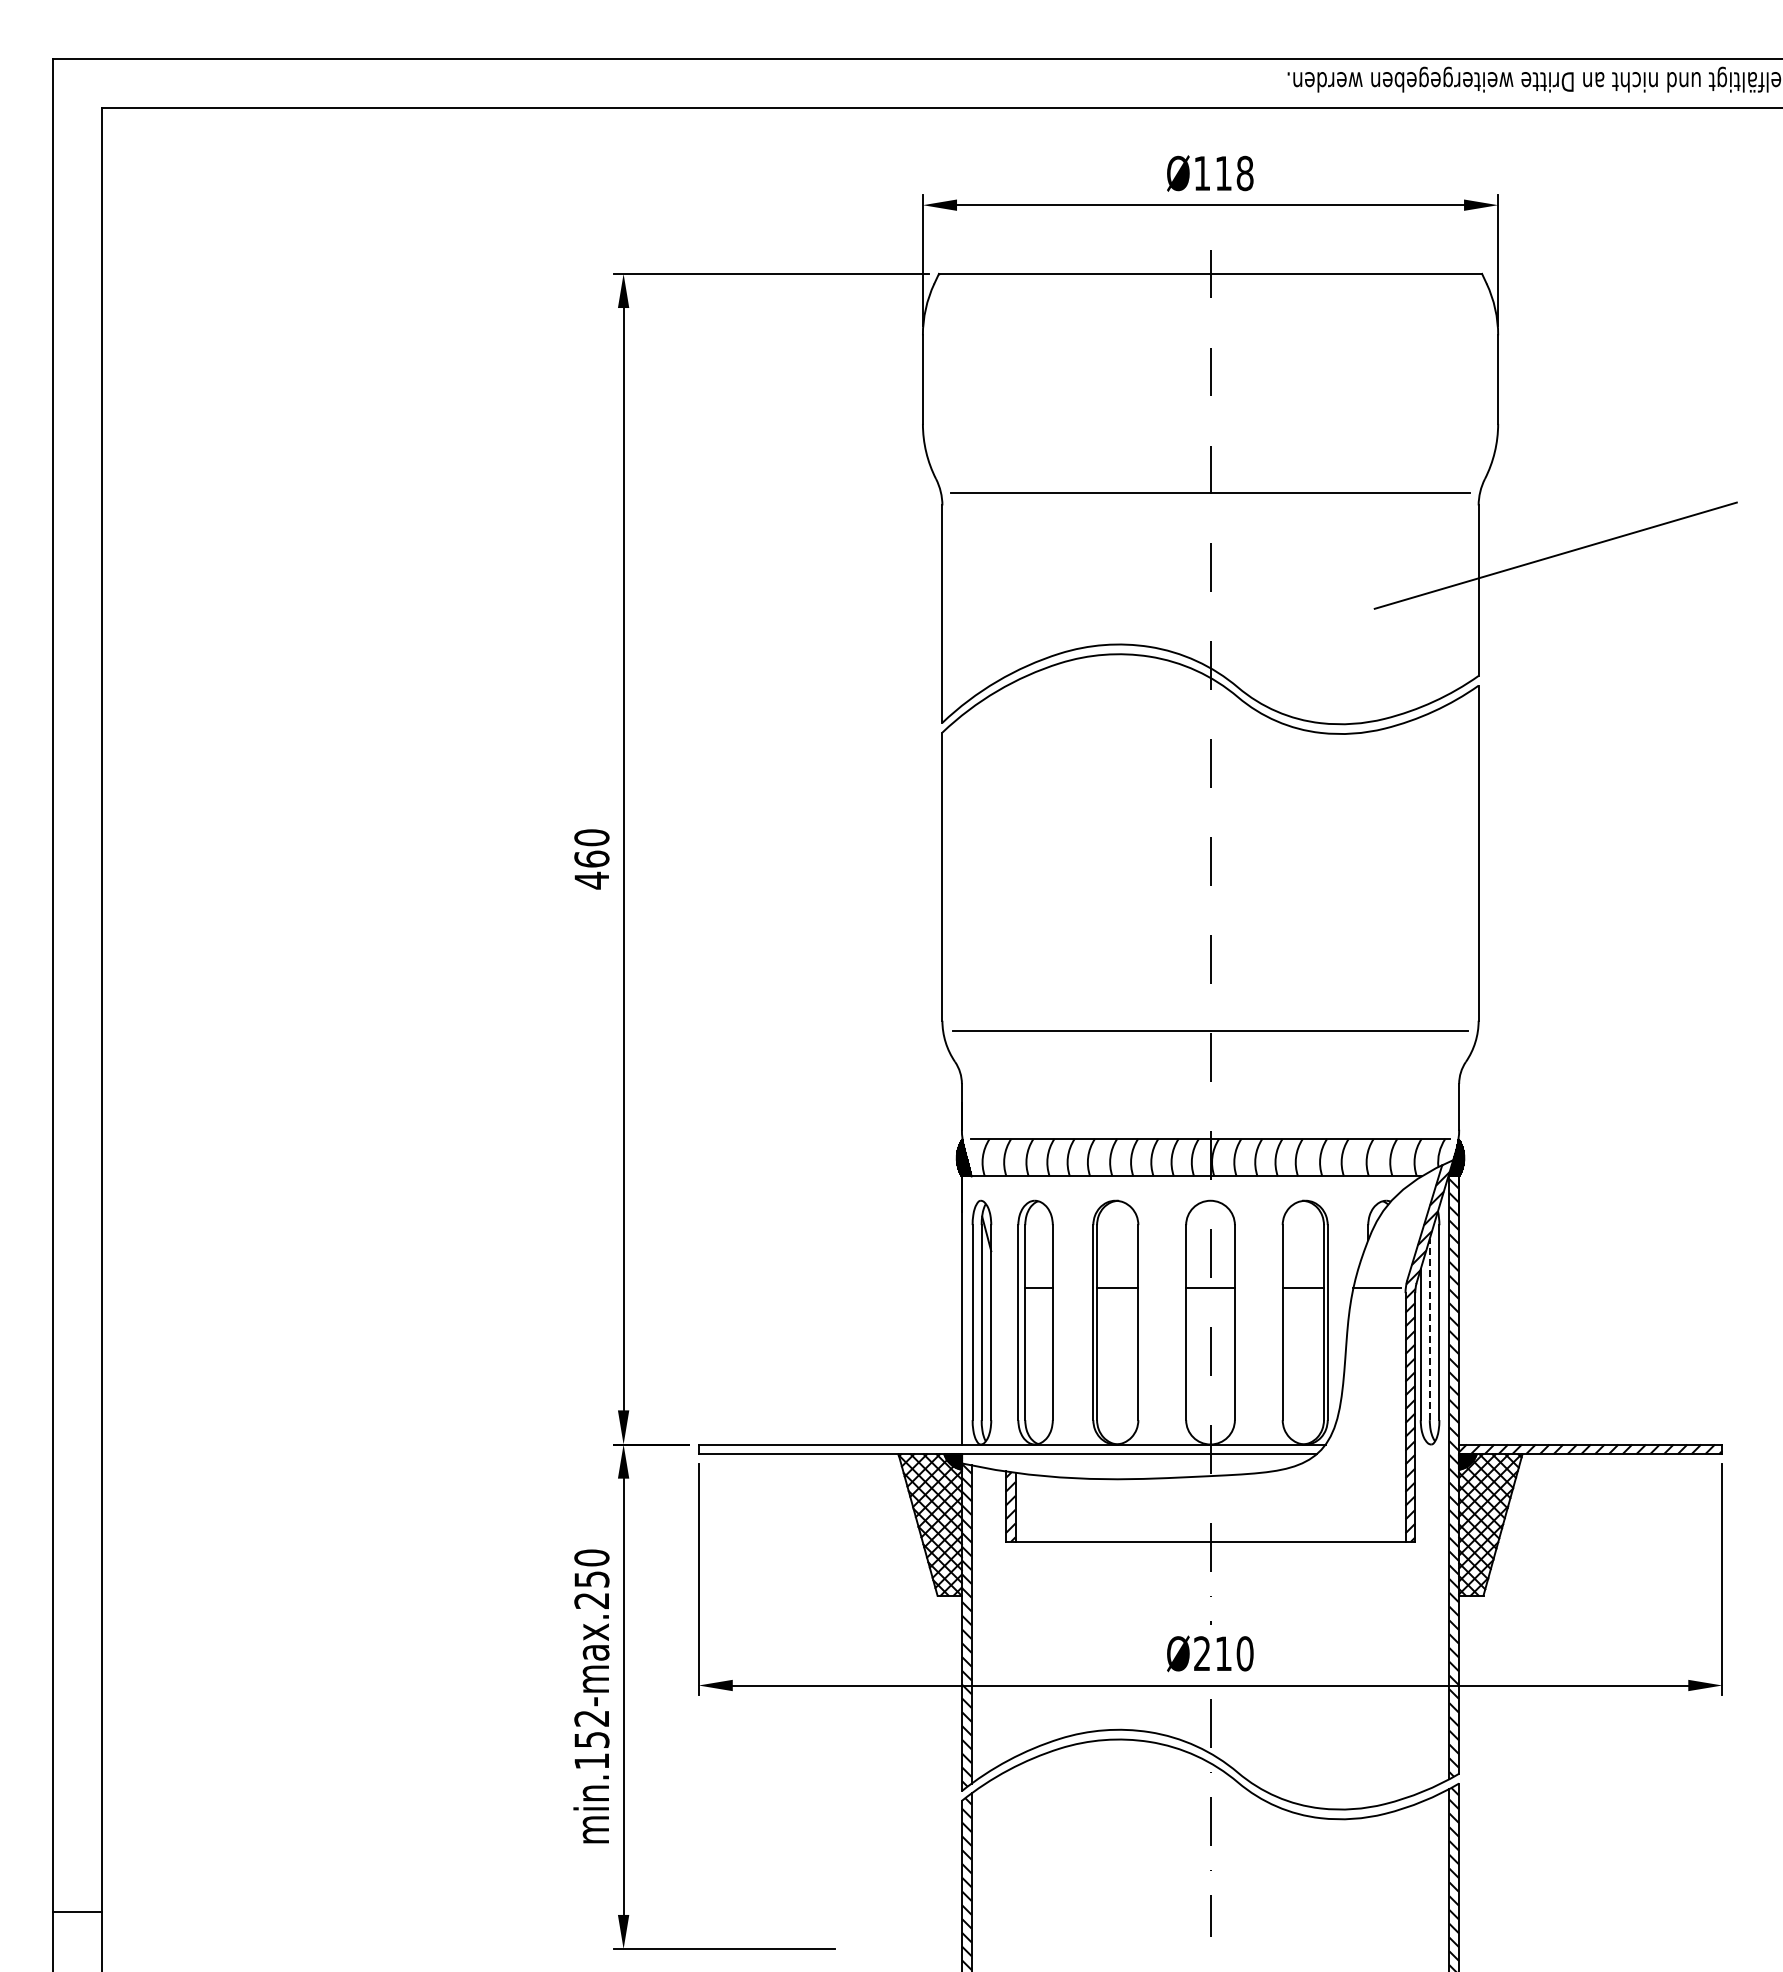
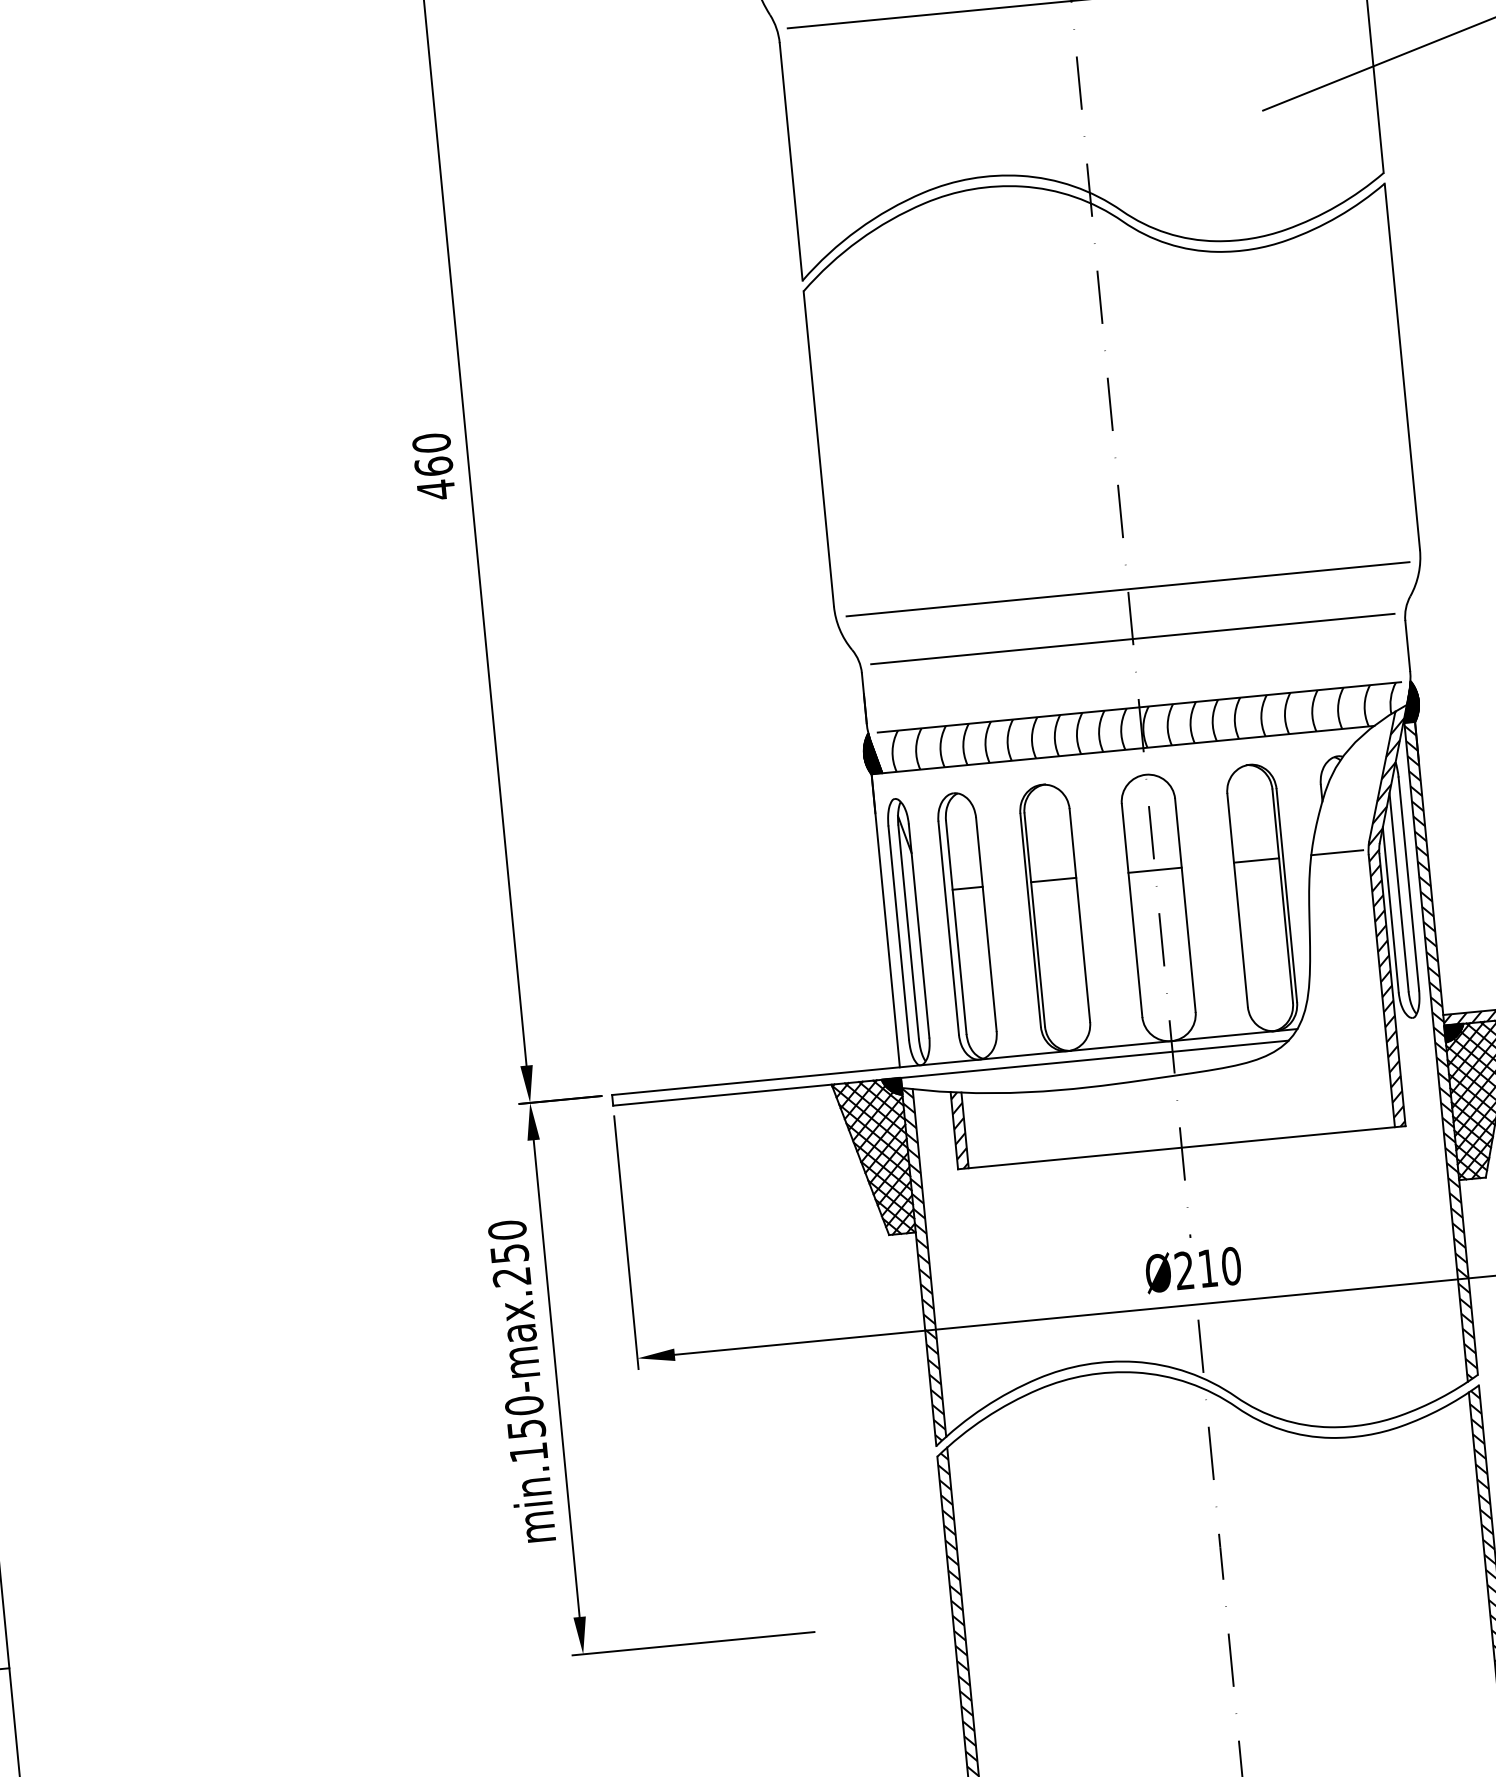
line: (1210, 1076) -> (1132, 638), added
line: (1429, 1329) -> (1398, 892), dashed -> solid
text: (591, 1718) -> (523, 1405), min.152-max.250 -> min.150-max.250

